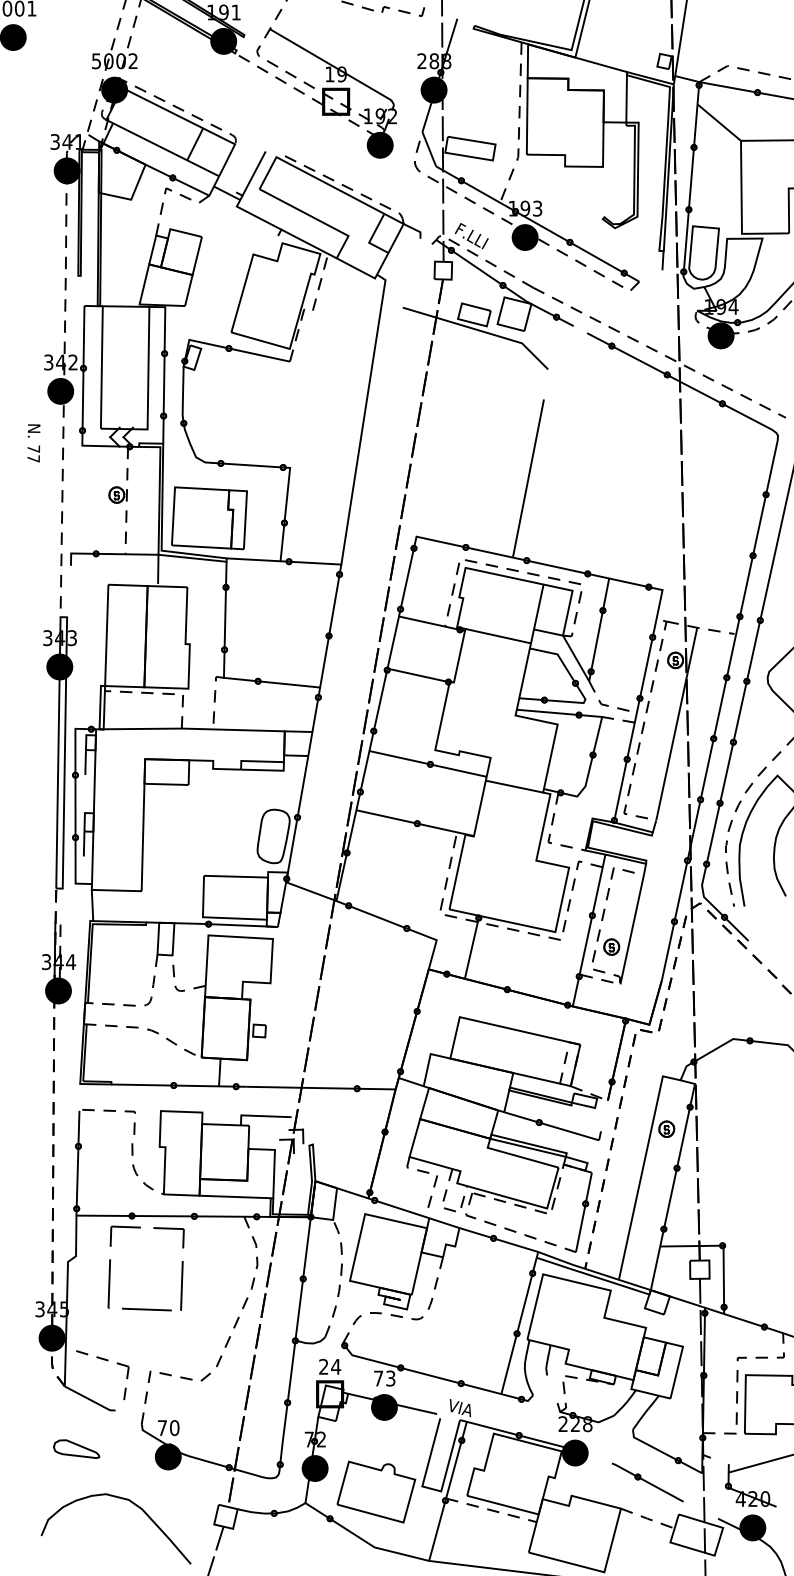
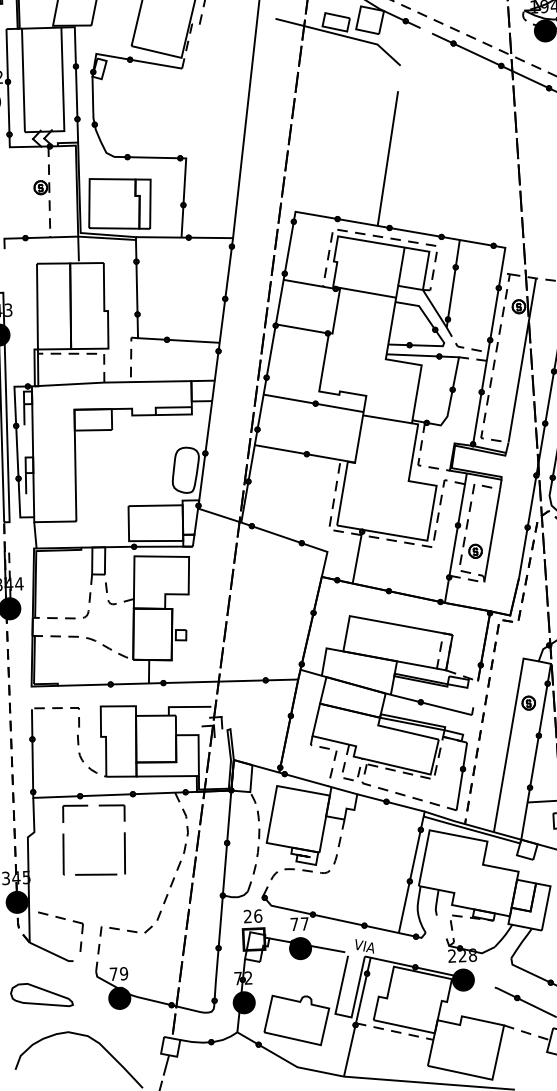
text: (336, 1366) -> (258, 915), 24 -> 26
text: (390, 1378) -> (304, 923), 73 -> 77
text: (174, 1428) -> (123, 974), 70 -> 79
part: (76, 1448) -> (41, 994), size x1.6

